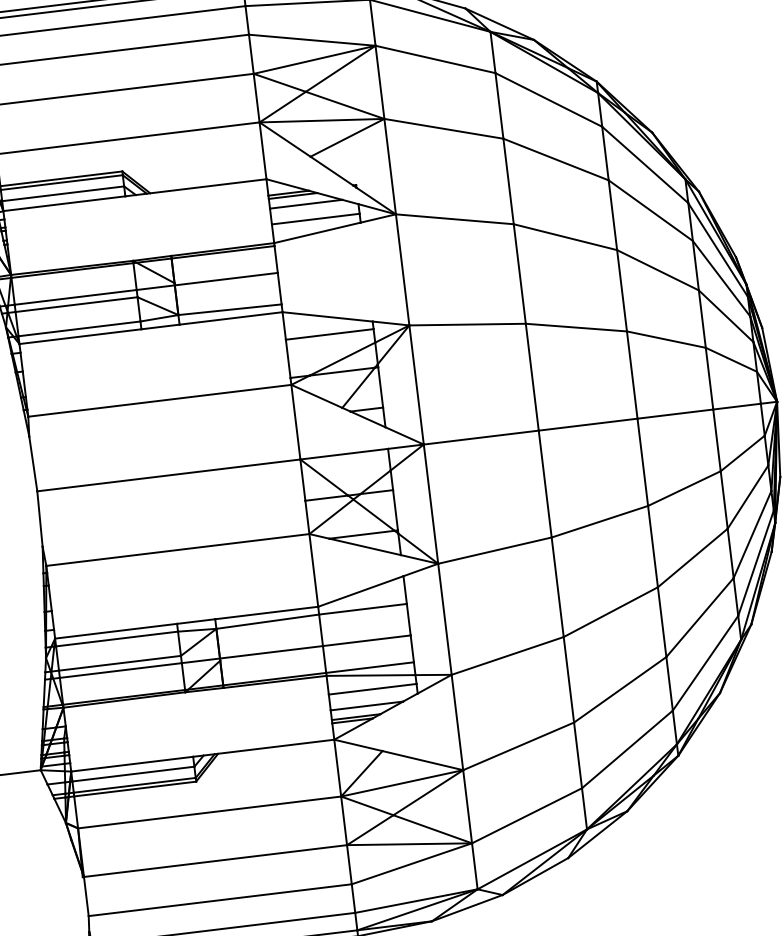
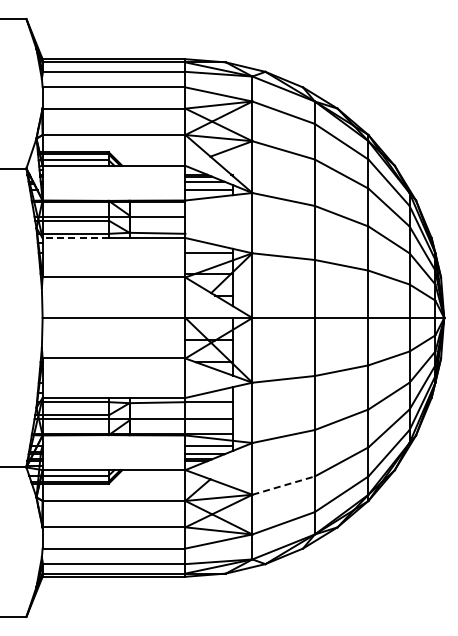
line: (80, 337) -> (75, 238), solid -> dashed
line: (518, 746) -> (283, 485), solid -> dashed

